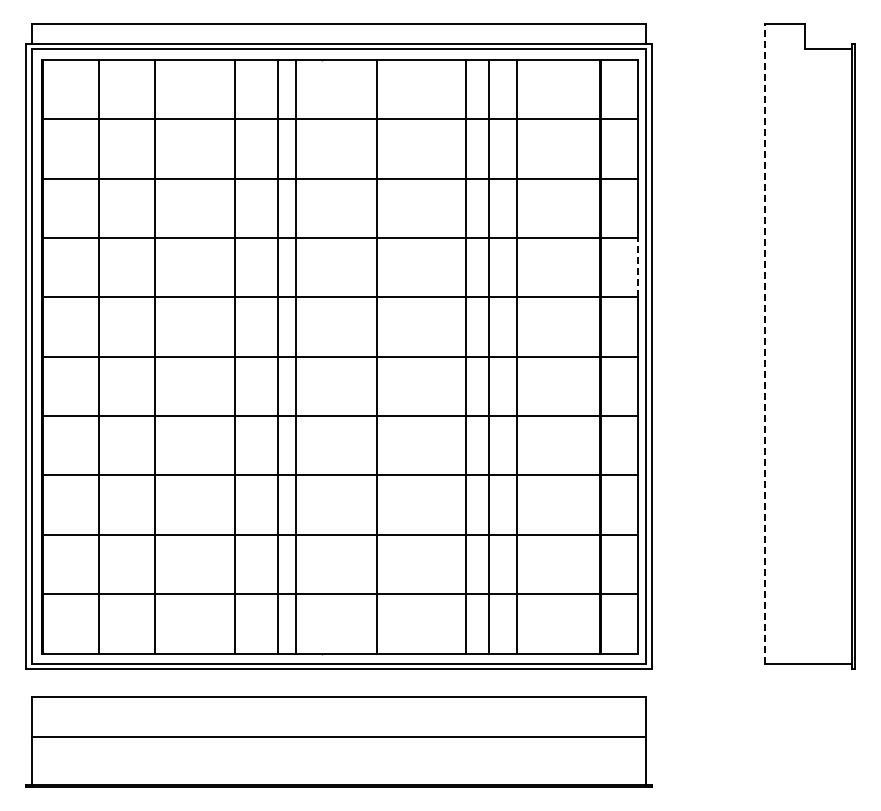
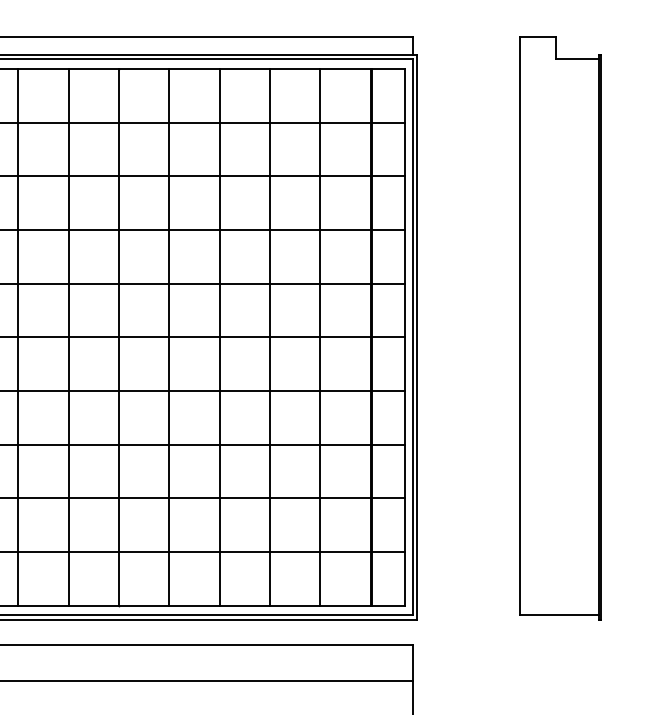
line: (637, 267) -> (404, 256), dashed -> solid
line: (765, 344) -> (520, 326), dashed -> solid
line: (235, 356) -> (18, 336), moved
line: (277, 356) -> (118, 336), moved
line: (295, 356) -> (68, 336), moved
line: (466, 356) -> (220, 336), moved
line: (517, 356) -> (320, 336), moved

